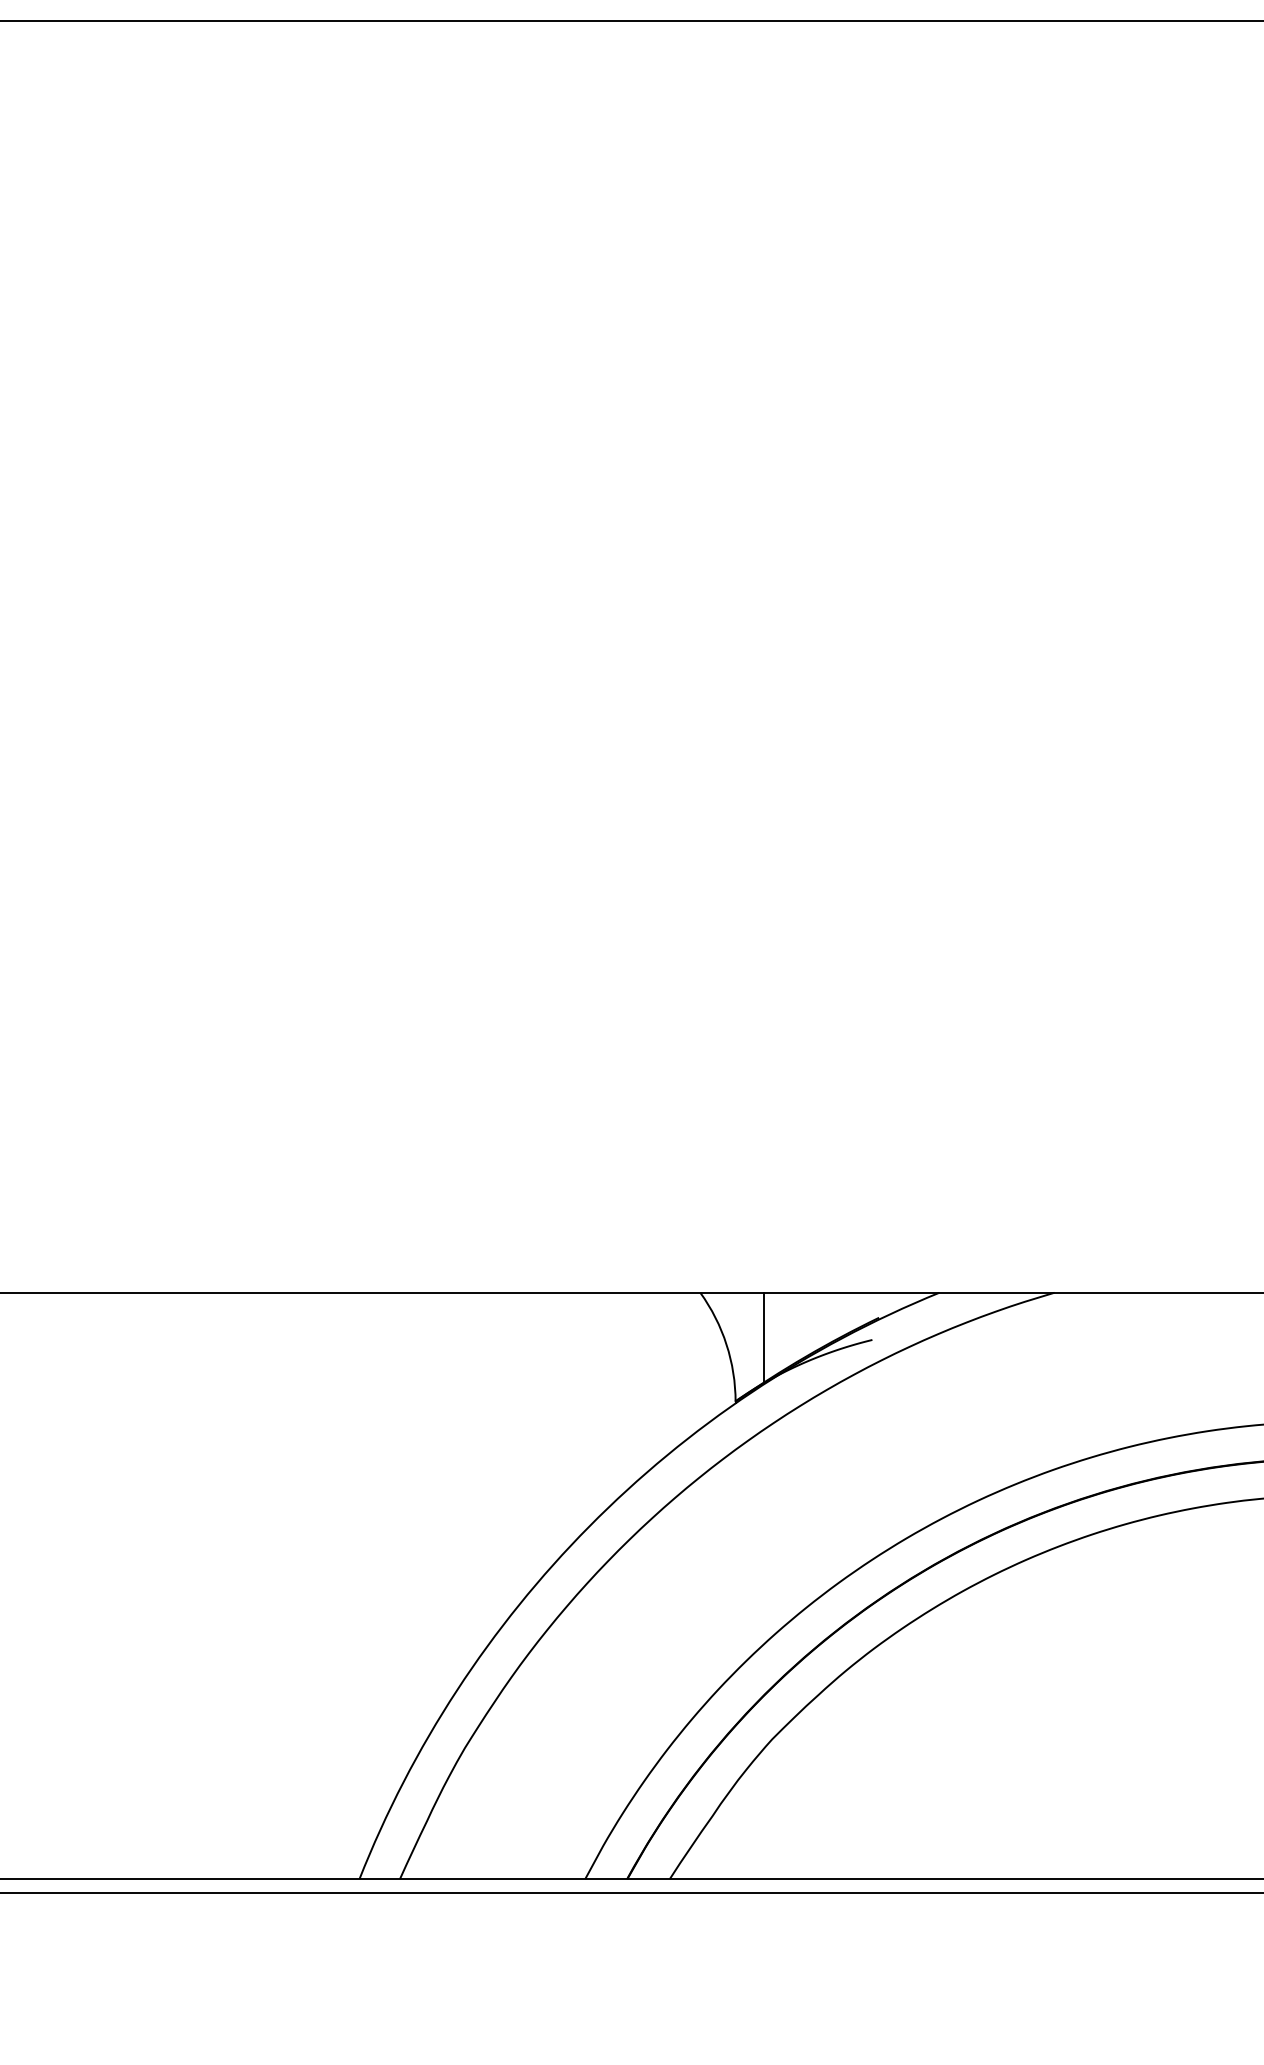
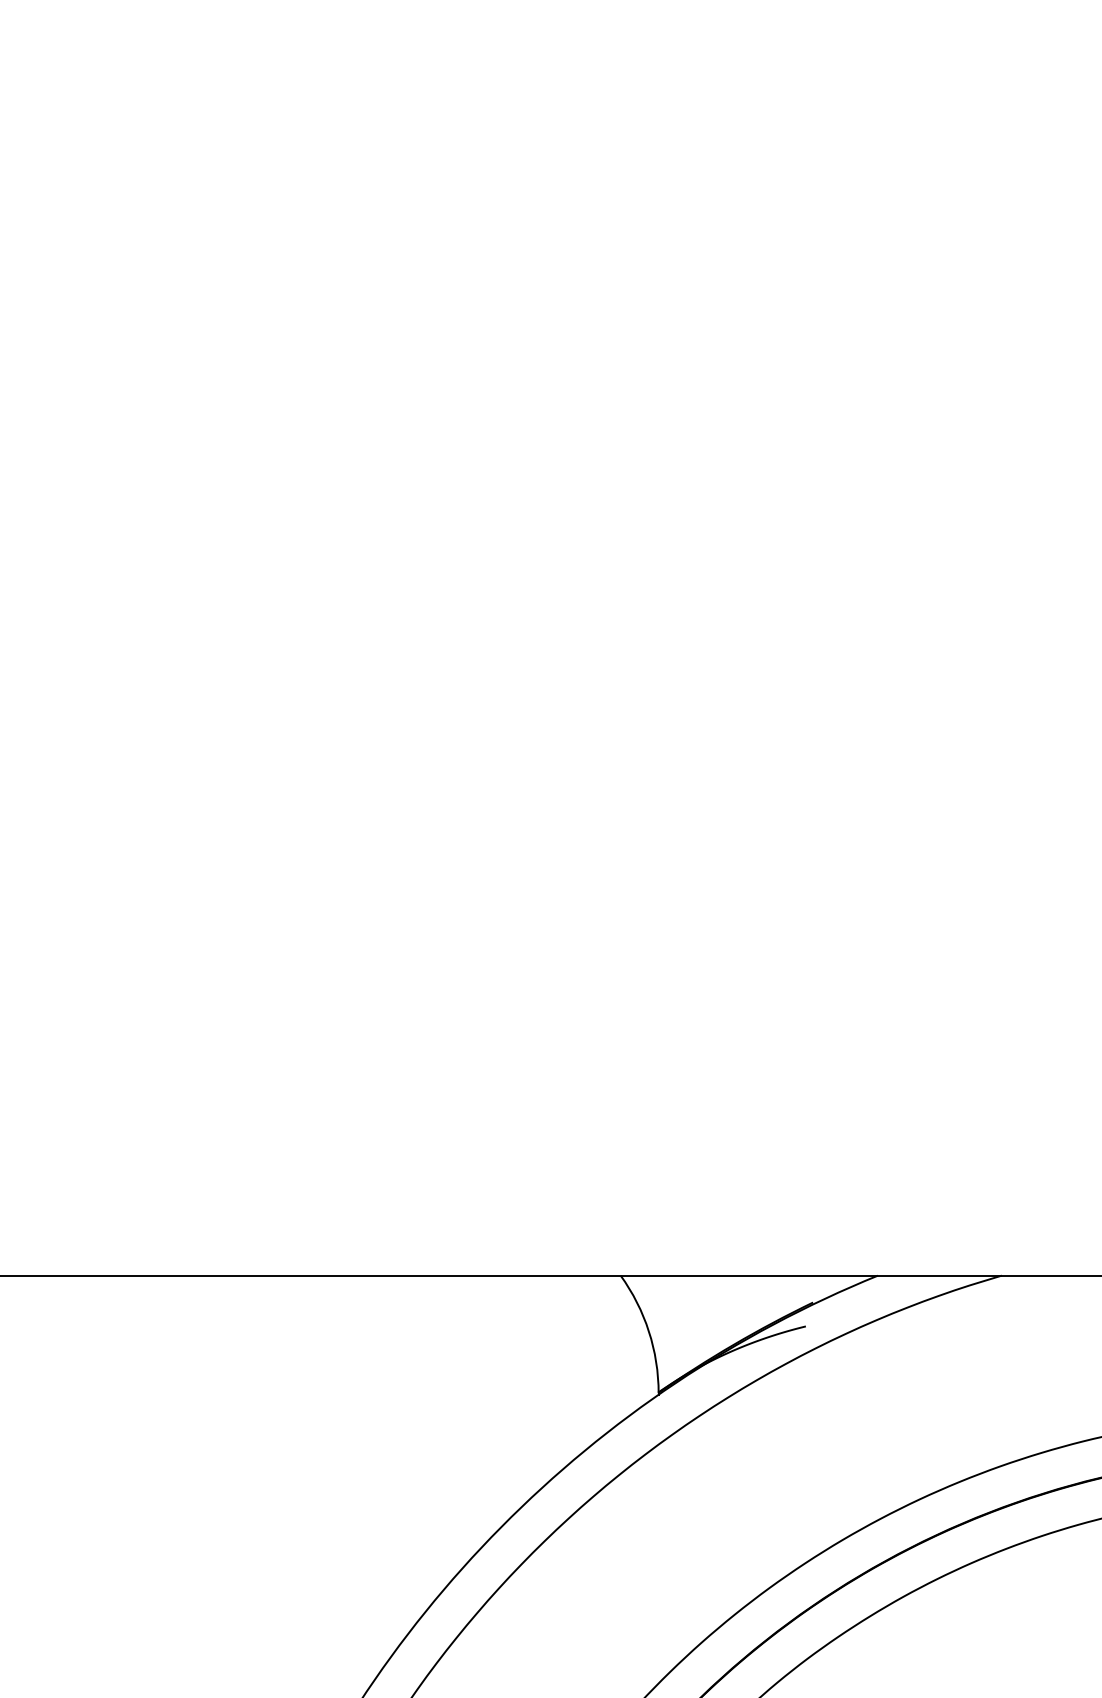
line: (763, 1337) -> (688, 1323), removed

